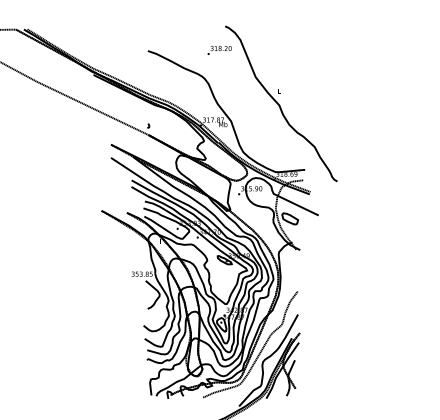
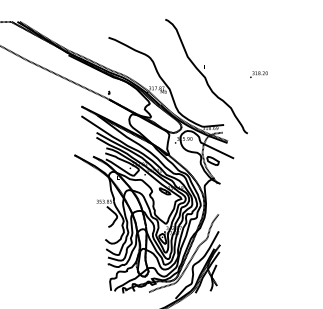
text: (219, 50) -> (258, 74), moved

